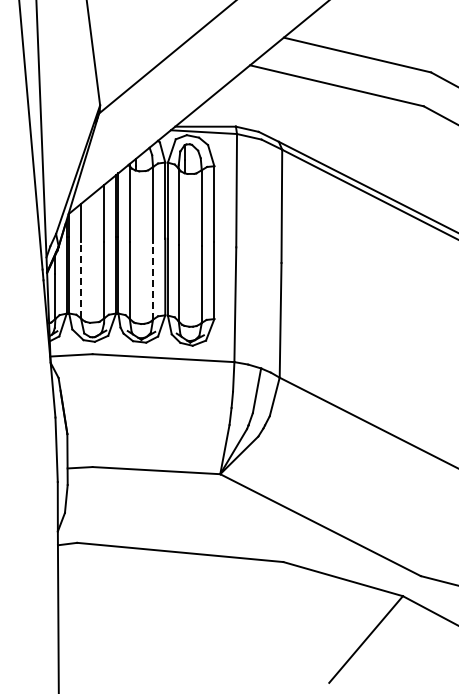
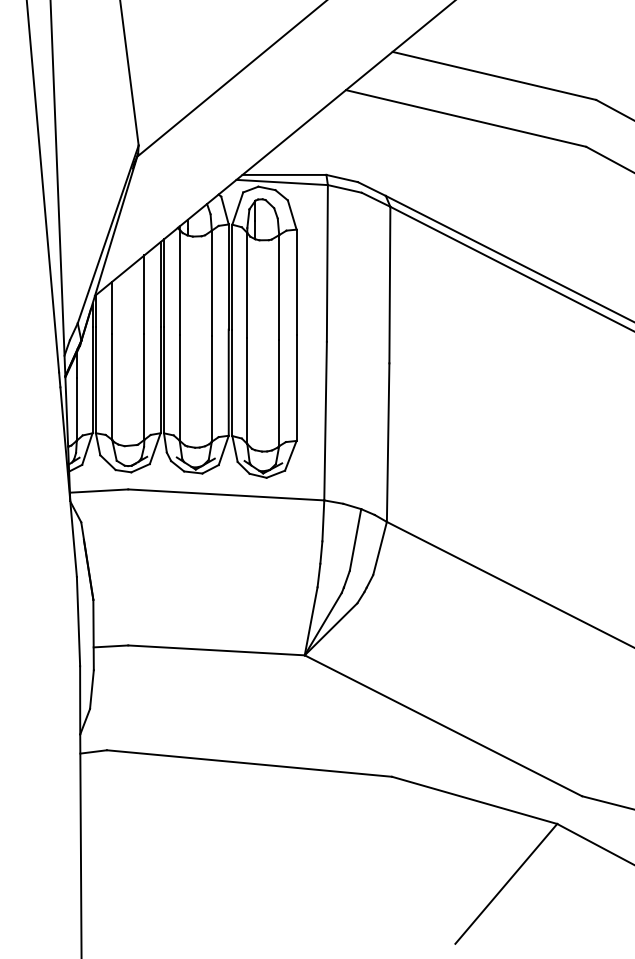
line: (80, 279) -> (111, 386), dashed -> solid
line: (153, 280) -> (212, 387), dashed -> solid

